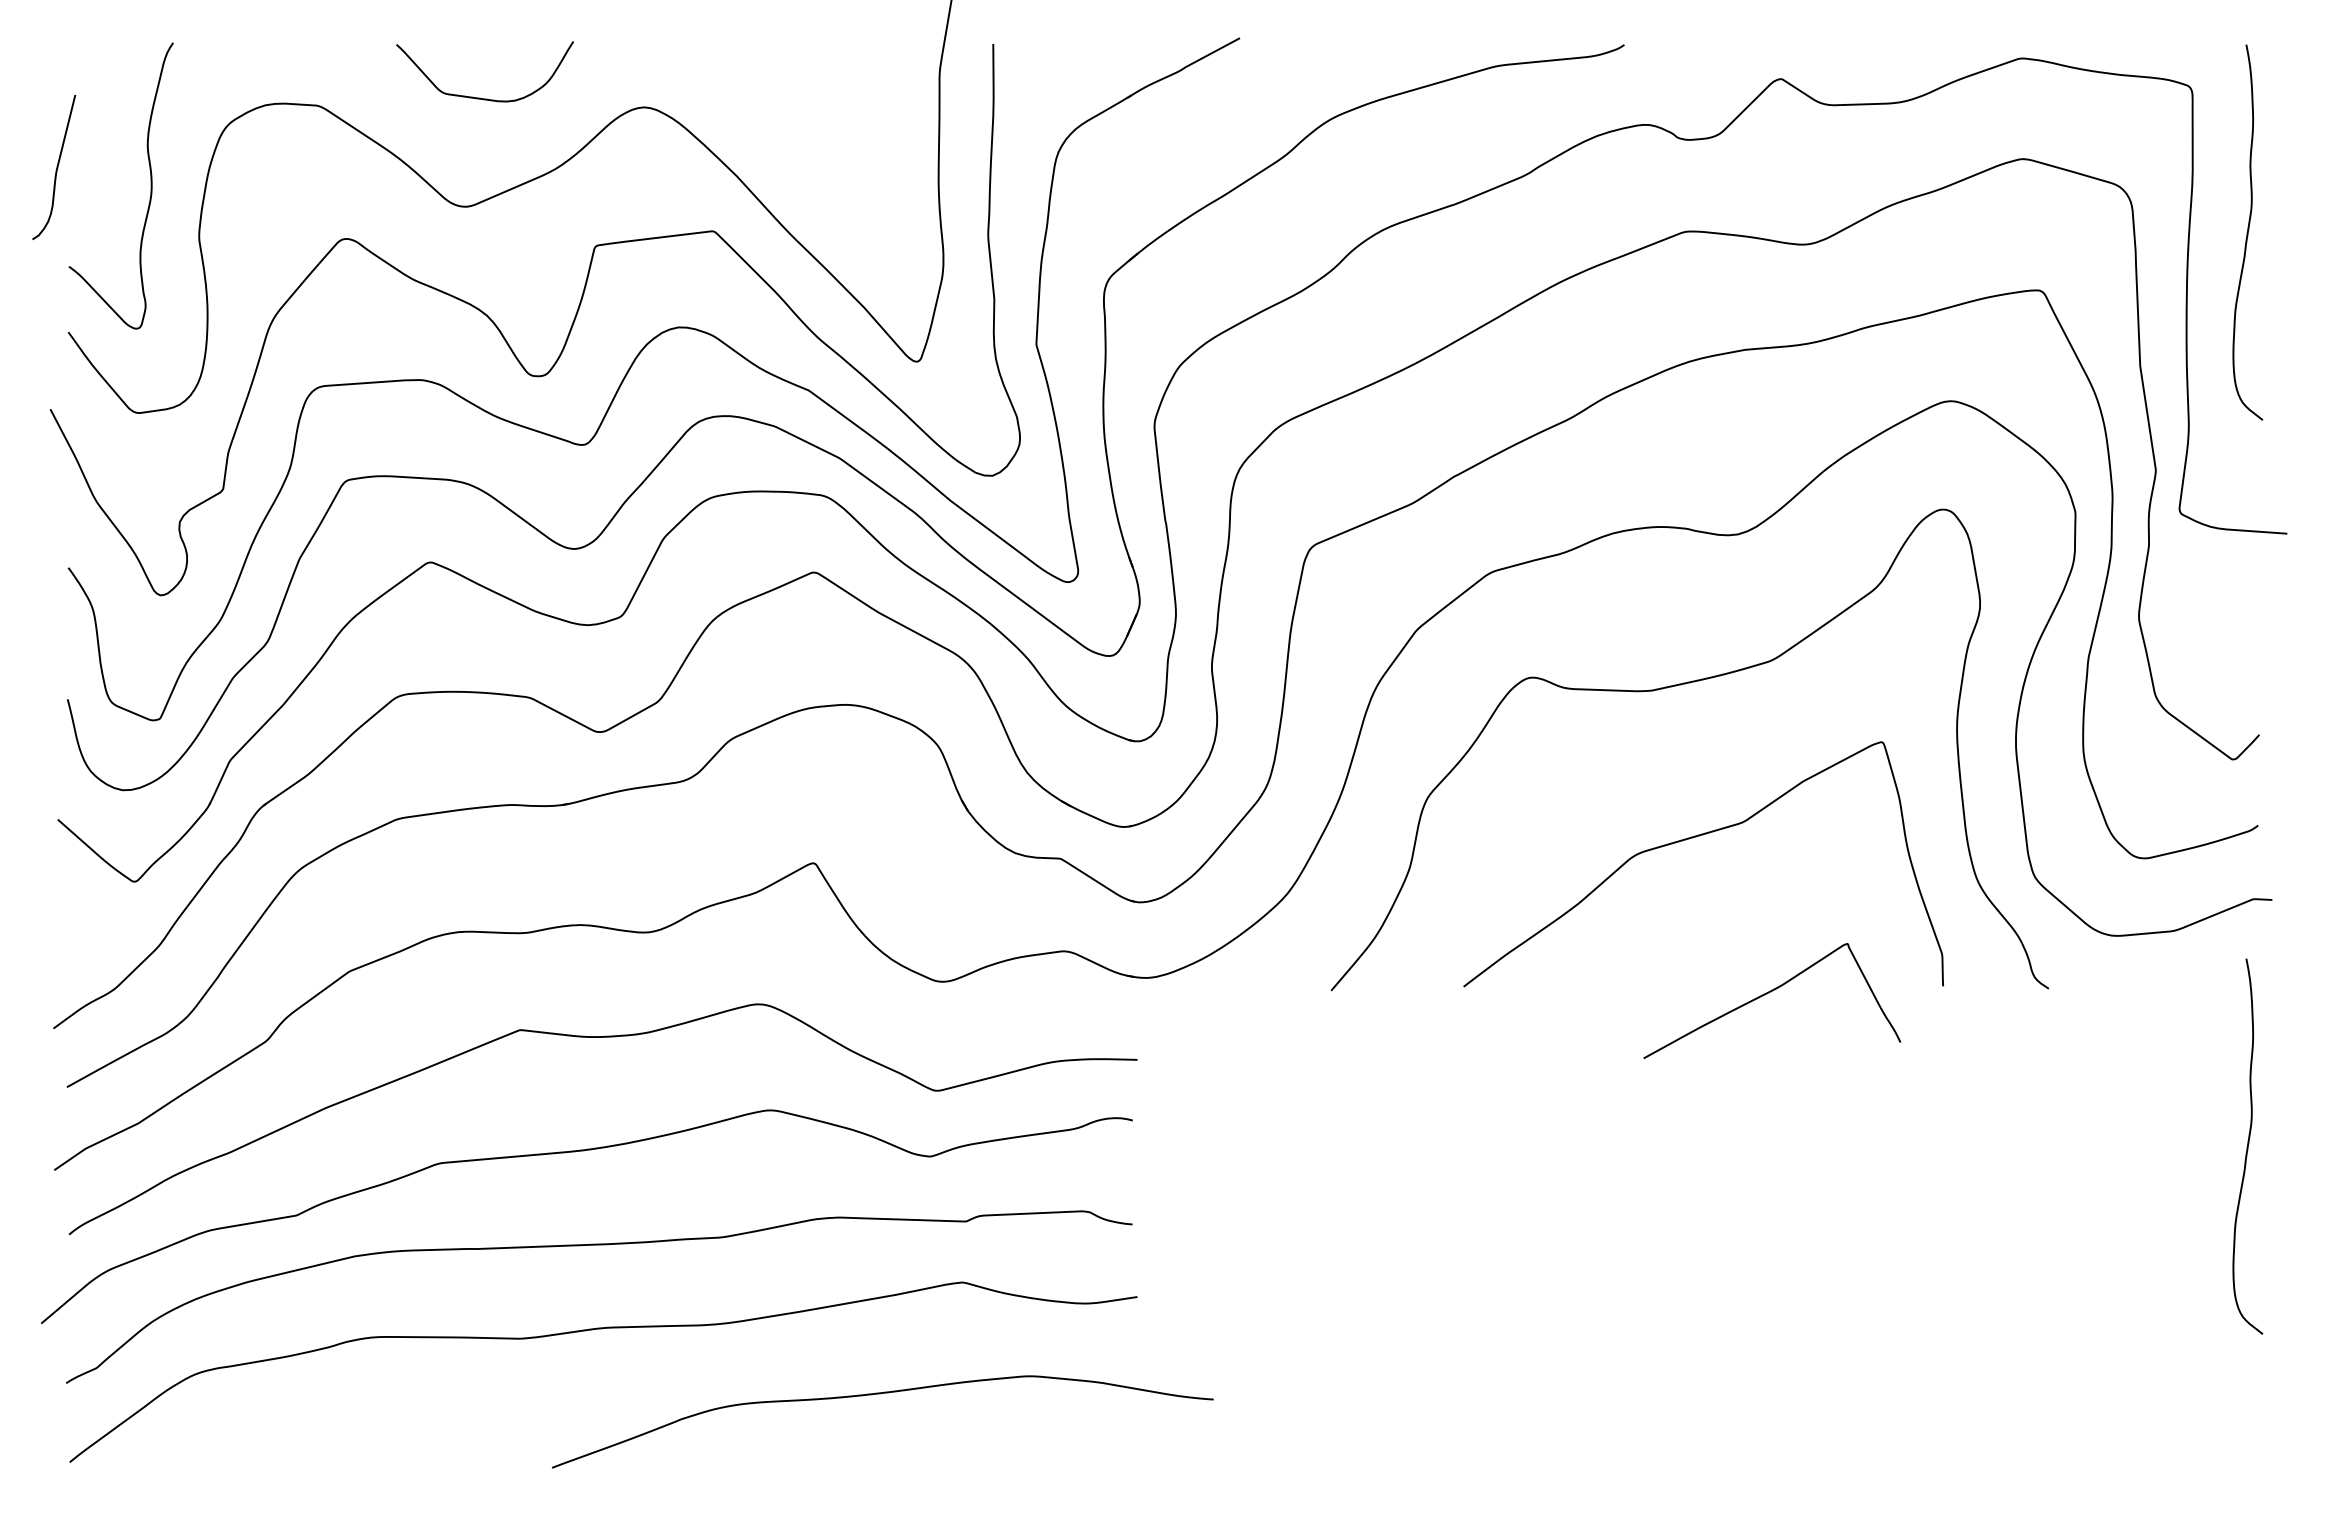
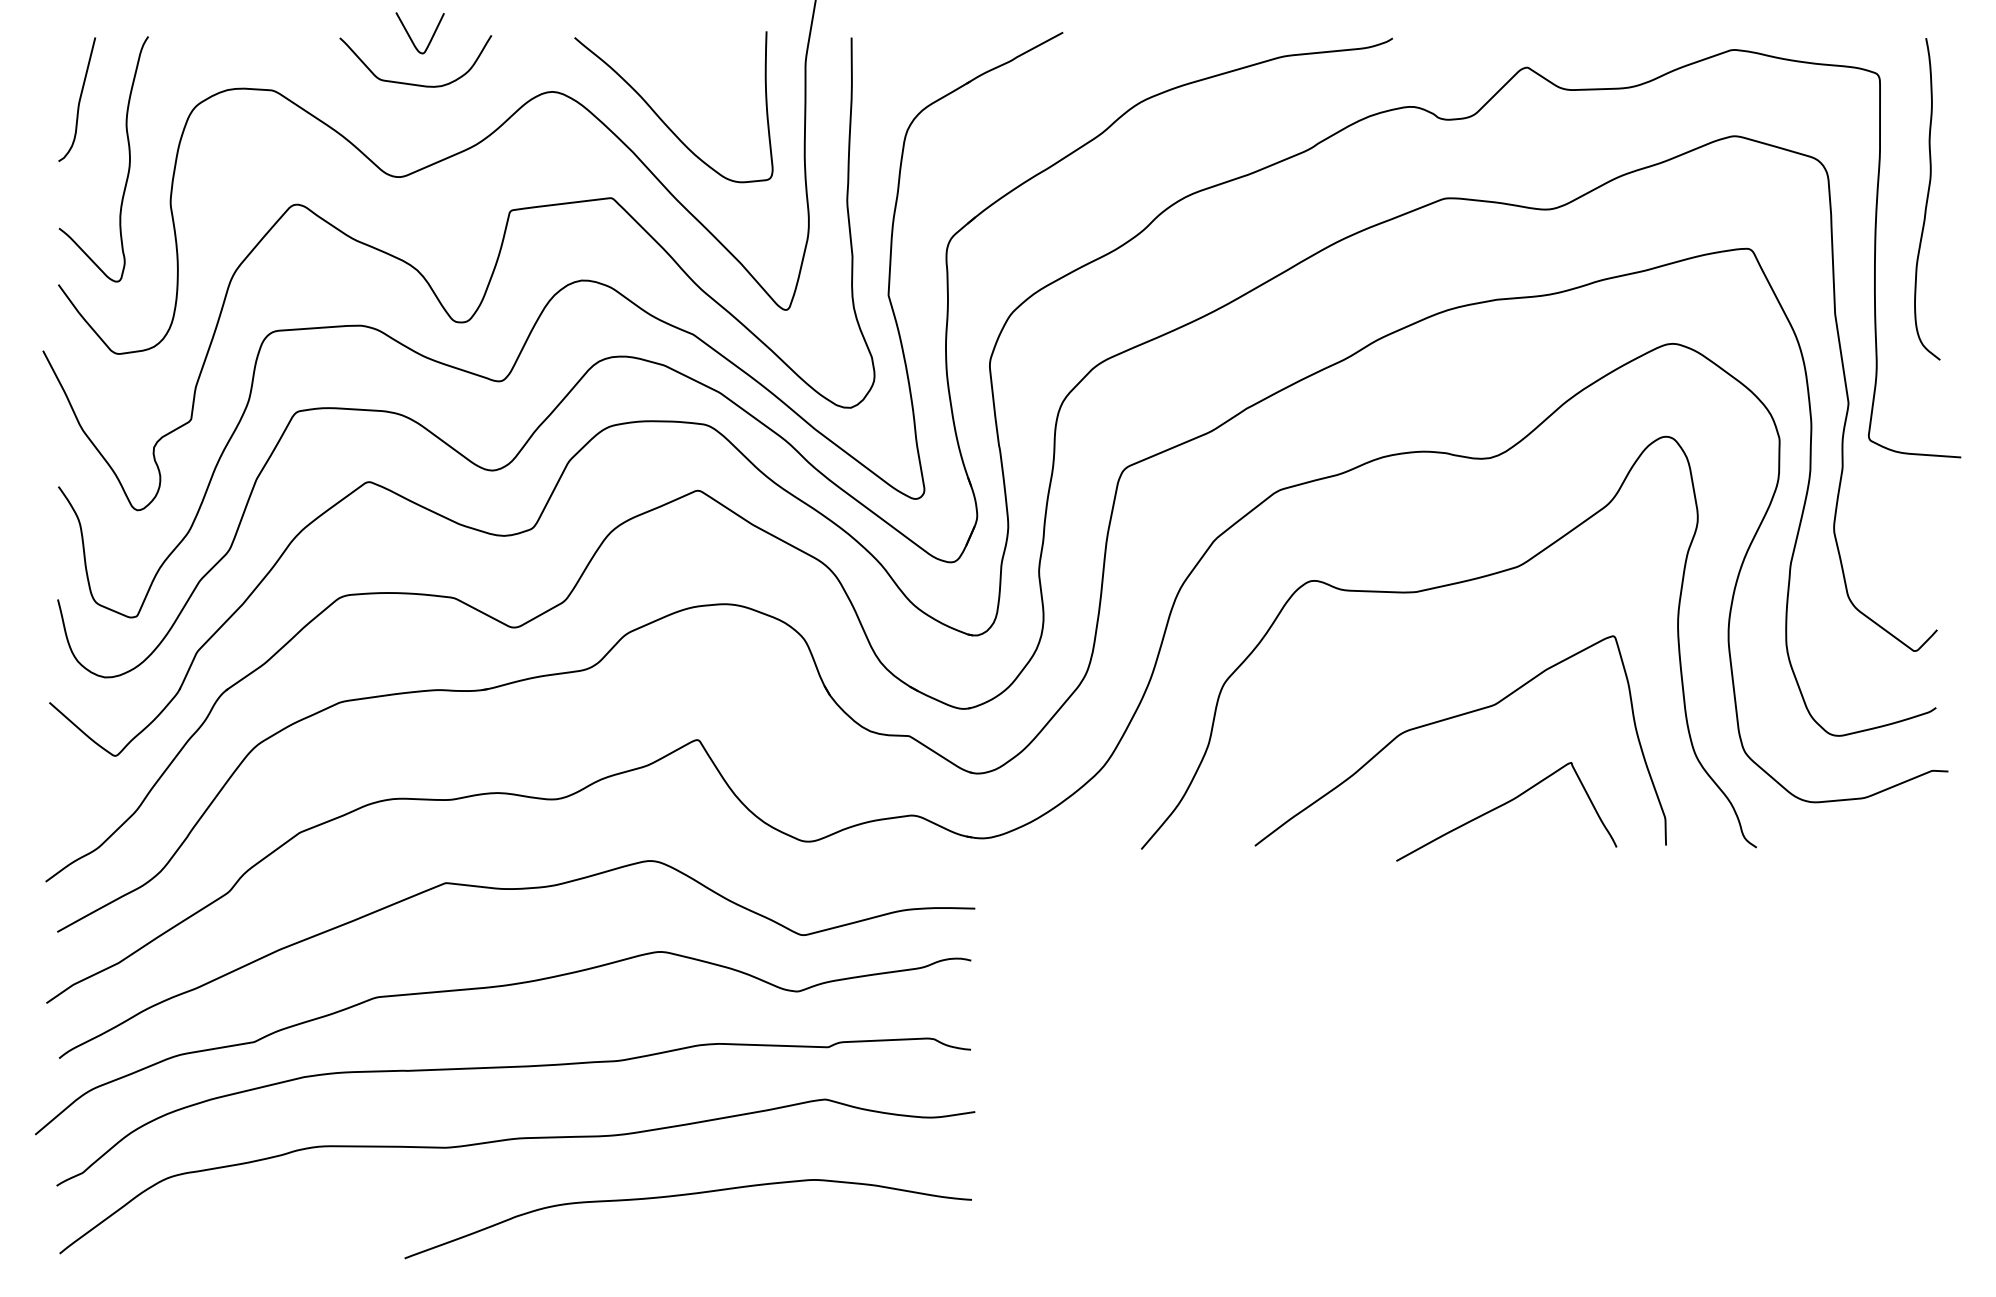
curve: (479, 43) -> (411, 37), added
curve: (771, 138) -> (661, 118), added
curve: (56, 166) -> (79, 98), moved
curve: (1769, 993) -> (1504, 805), moved
curve: (2247, 1146) -> (1927, 982), removed
curve: (880, 1394) -> (686, 1195), moved

